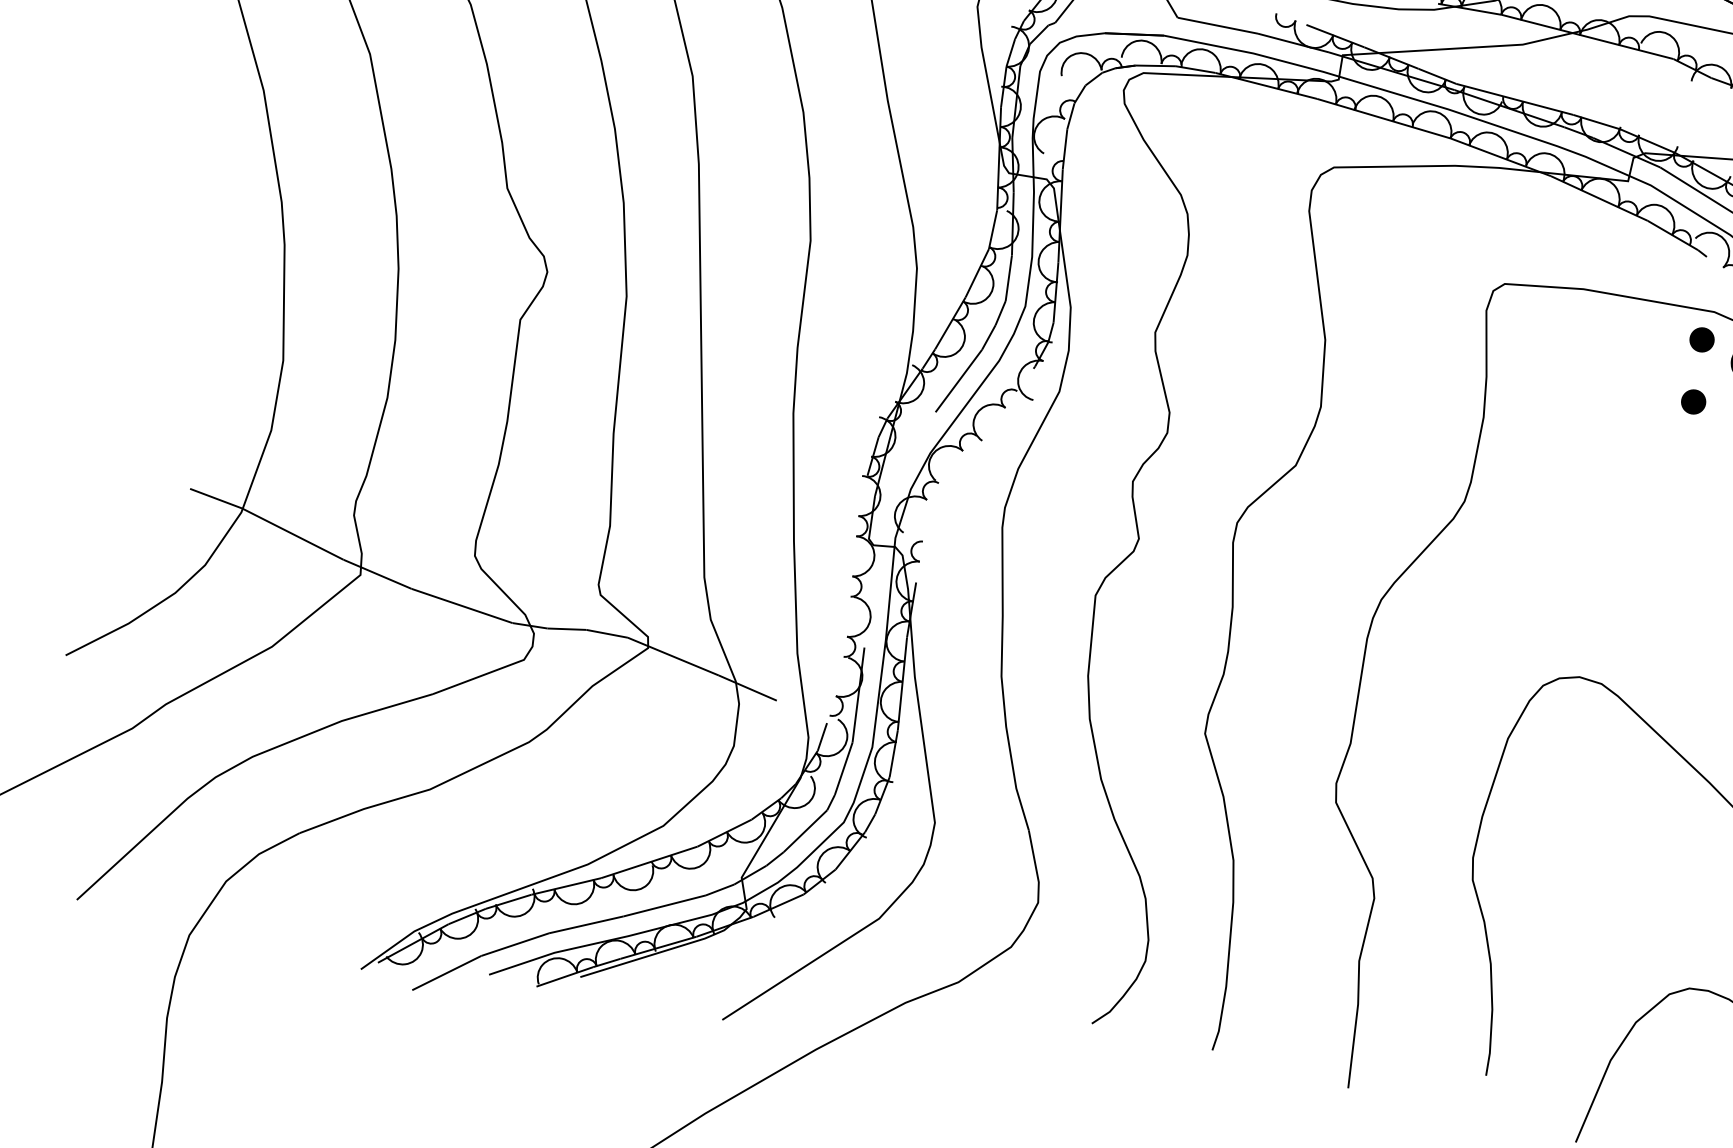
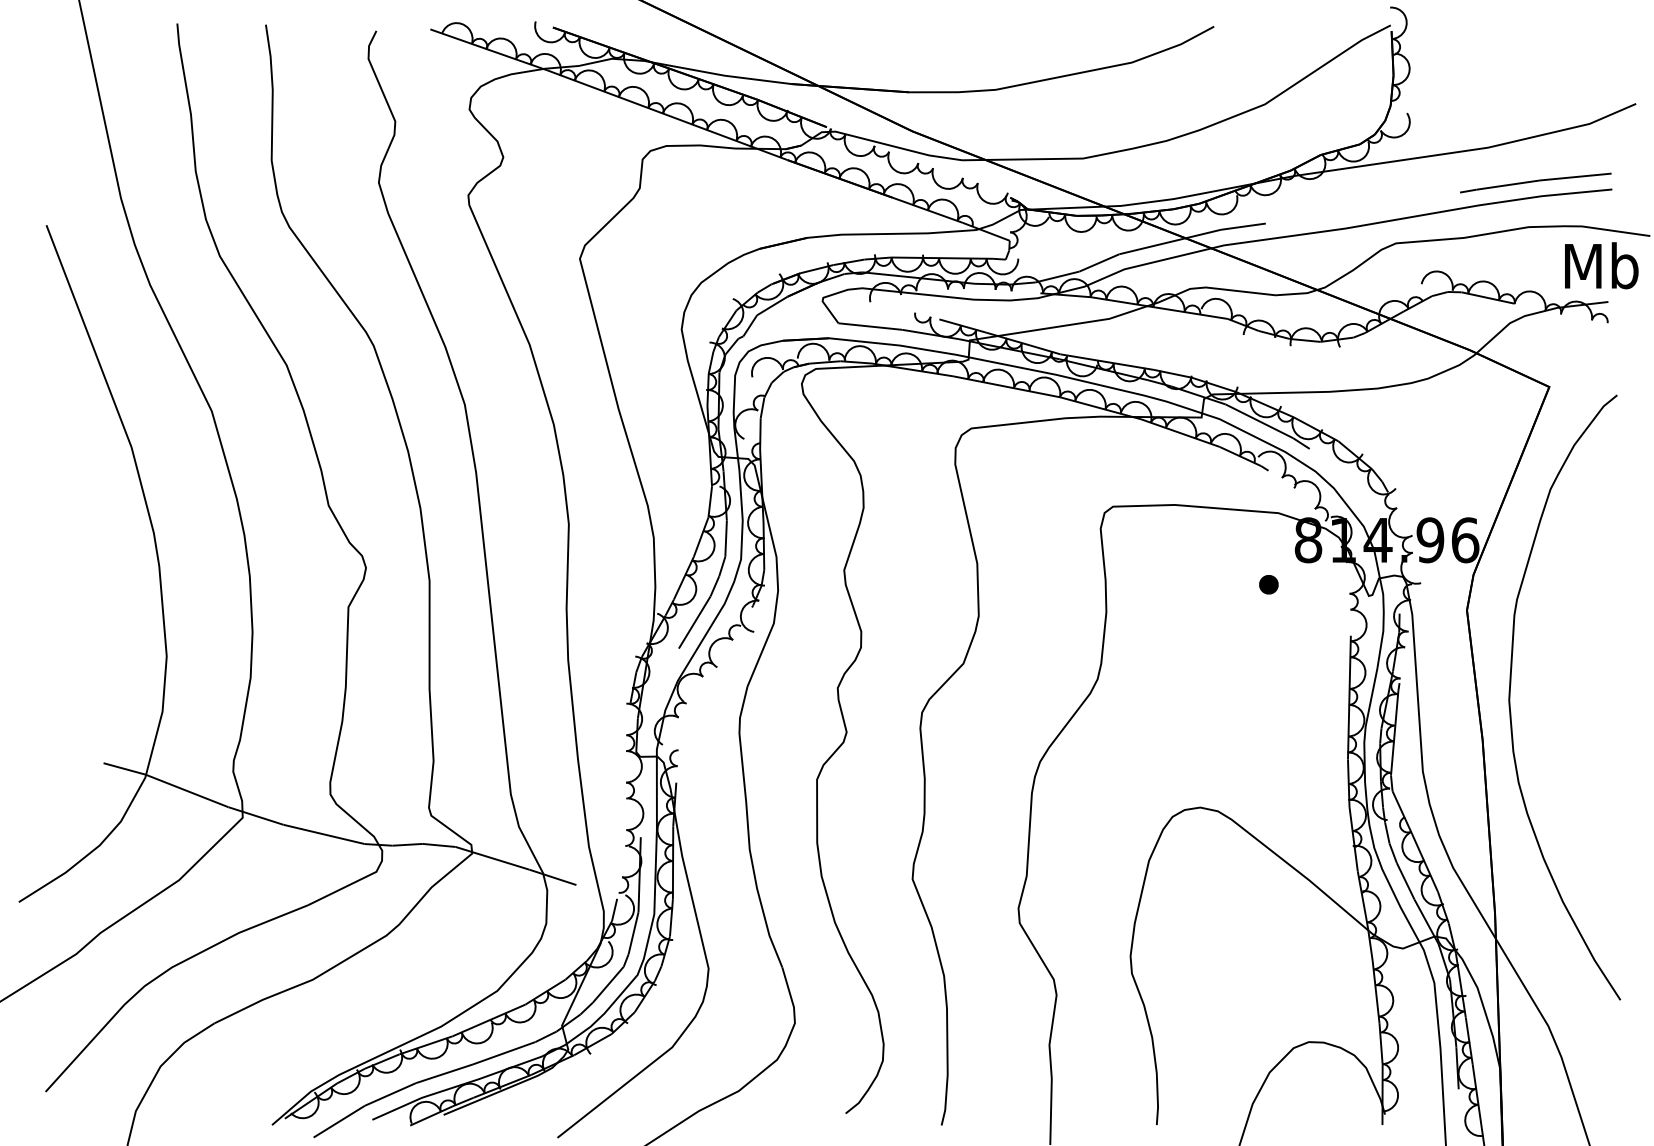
part: (1701, 339) -> (1270, 535), removed

